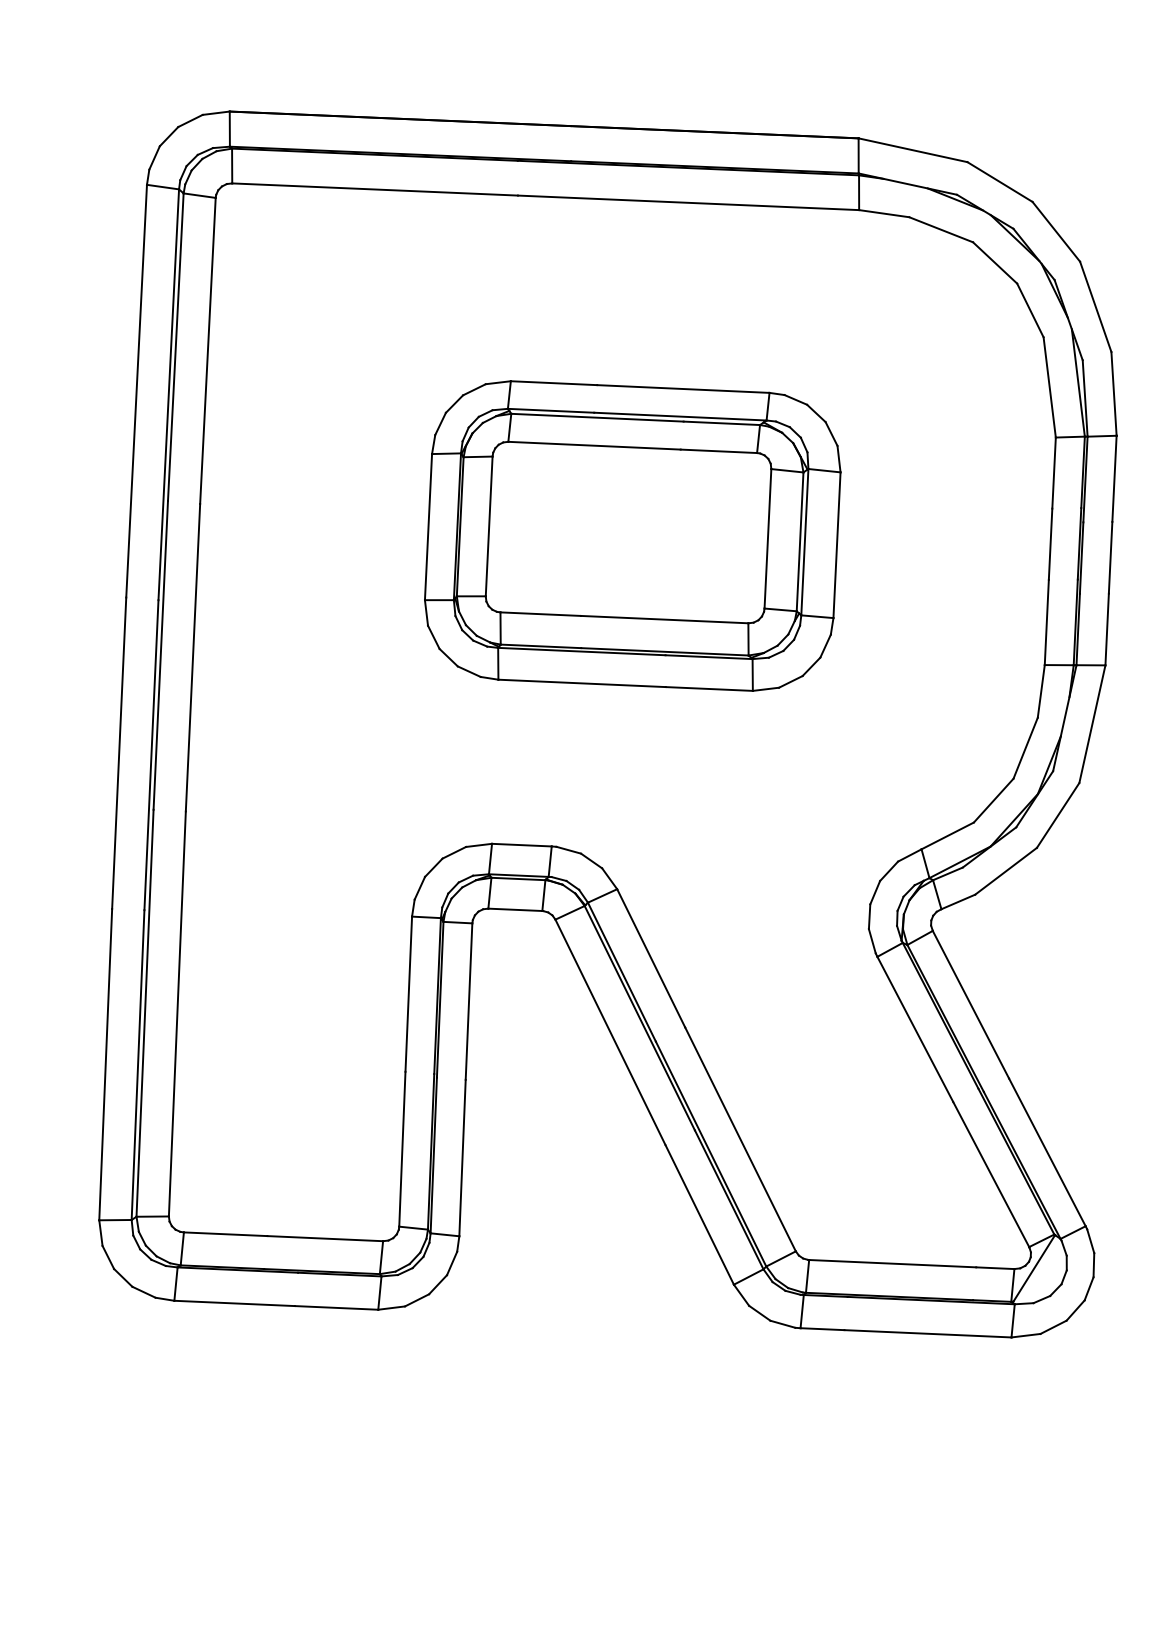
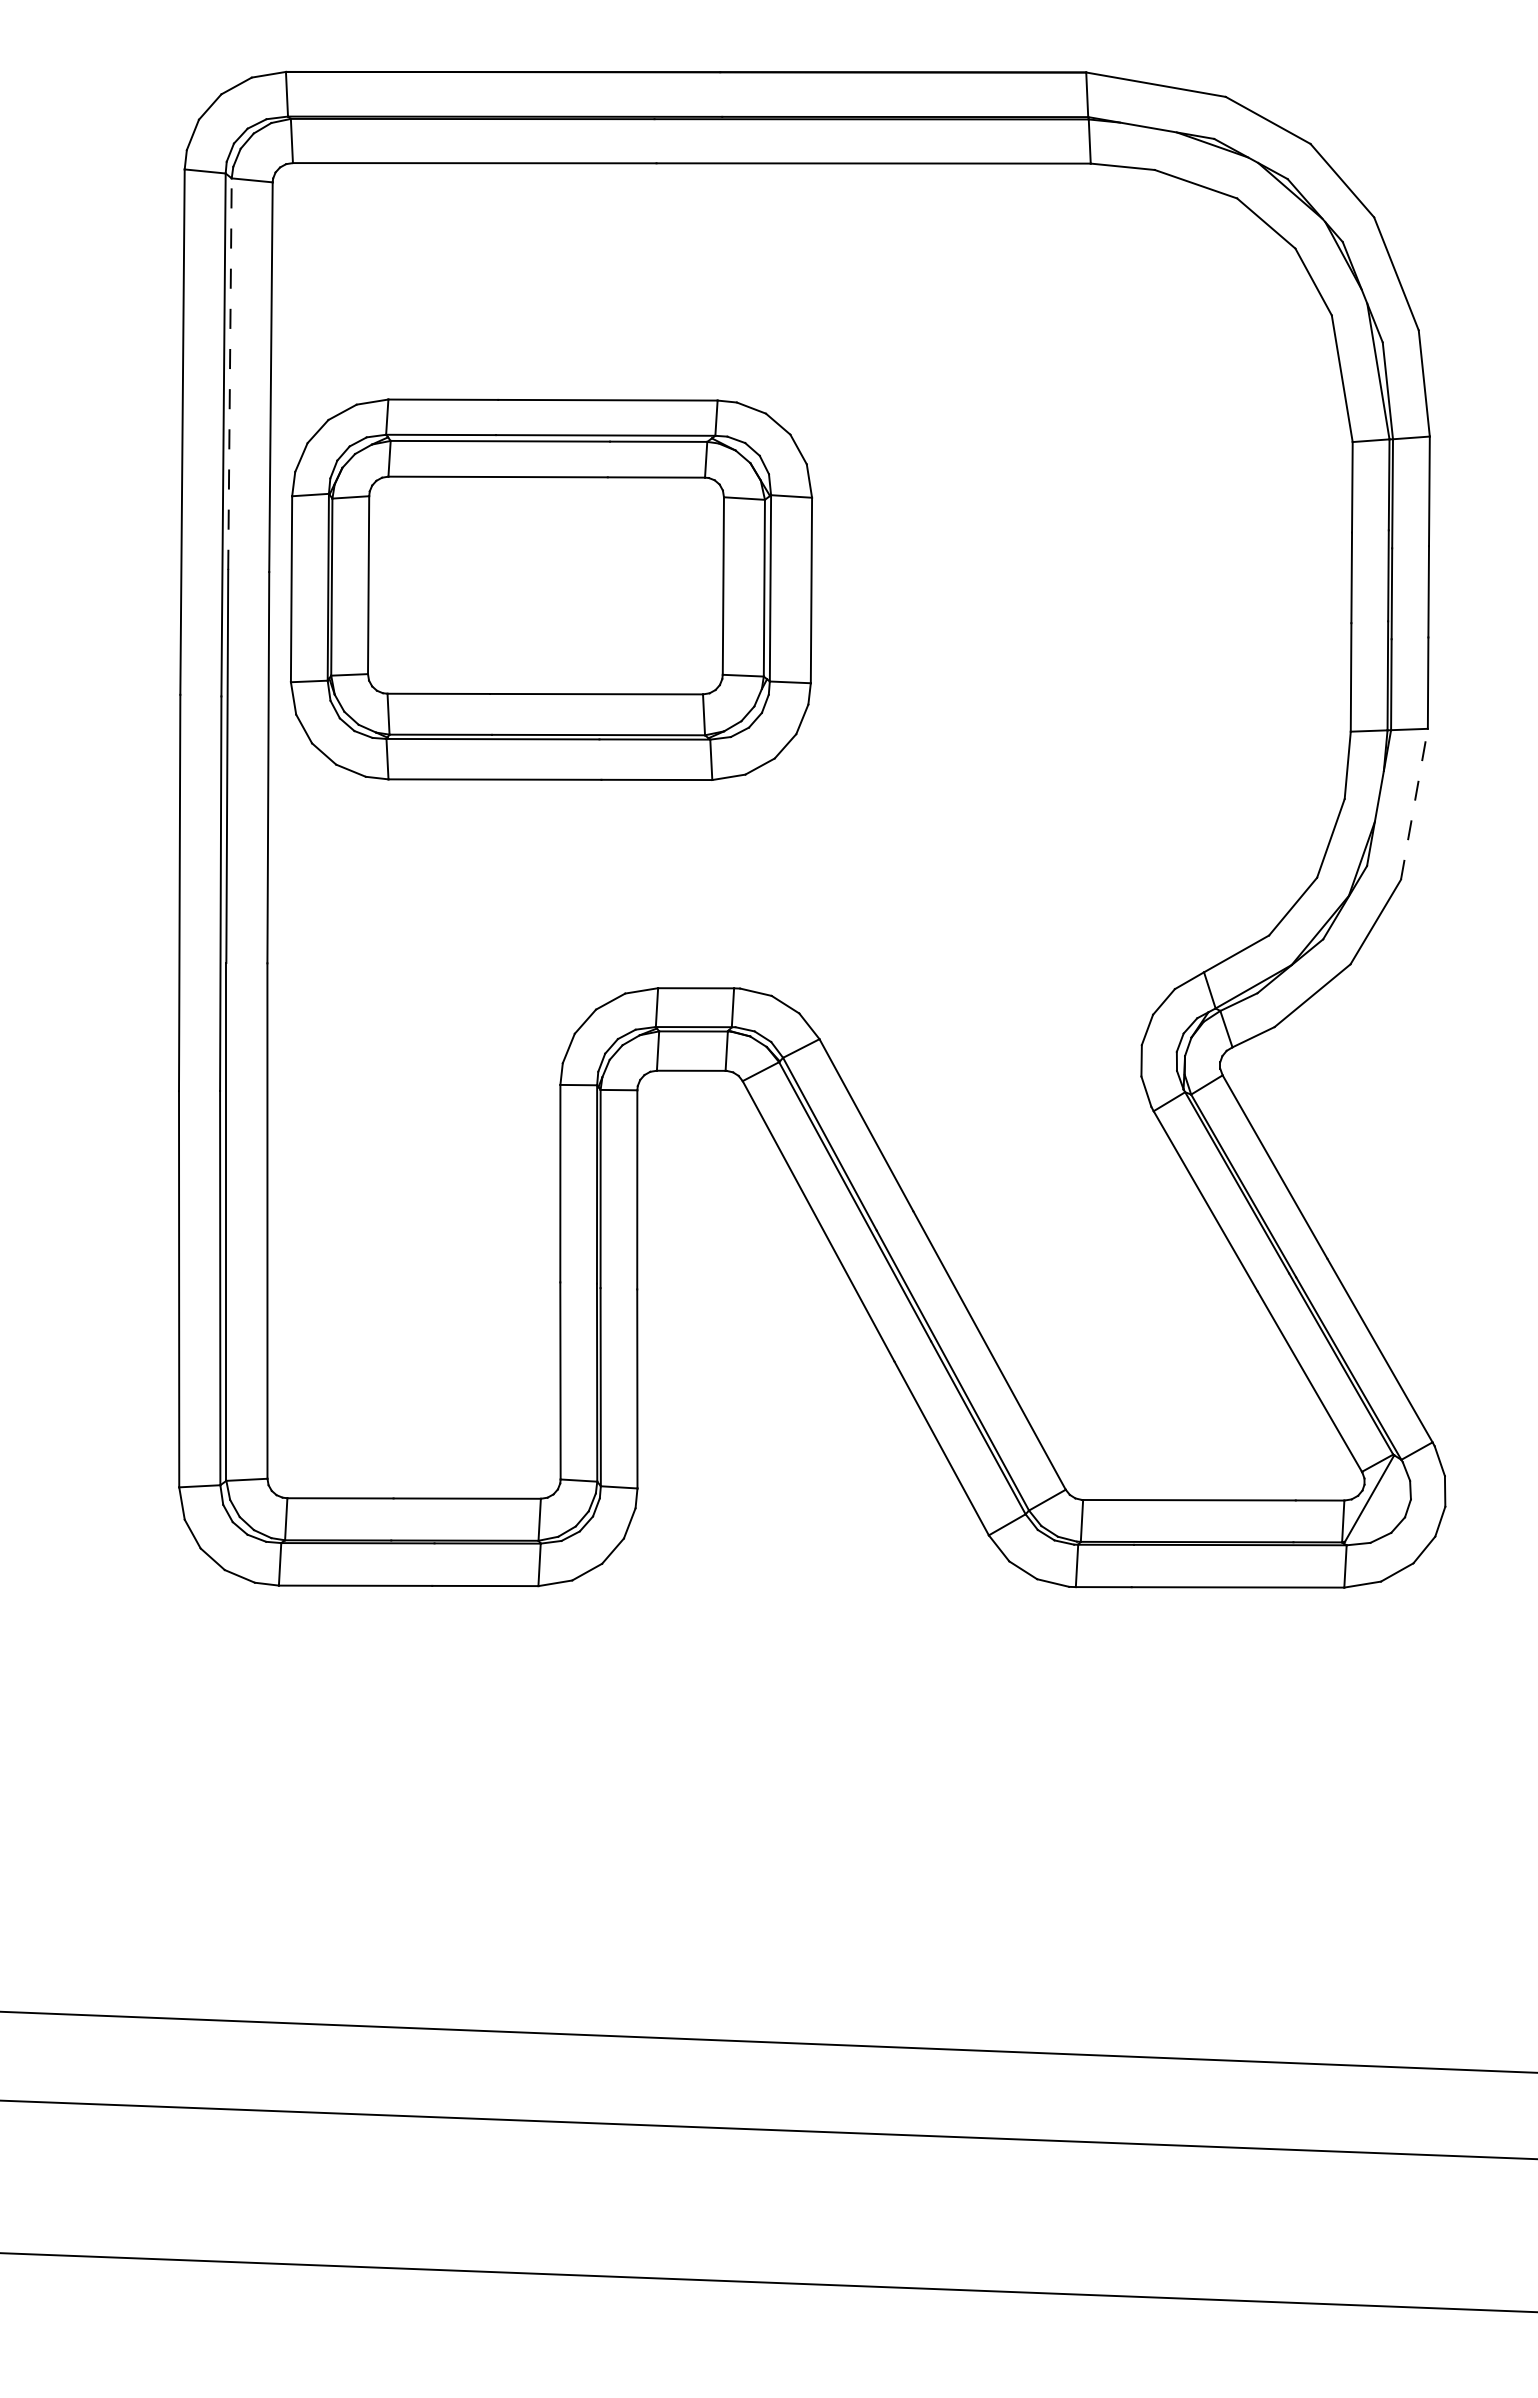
line: (175, 347) -> (229, 374), solid -> dashed
part: (632, 535) -> (551, 589), moved
line: (1092, 724) -> (1414, 804), solid -> dashed

